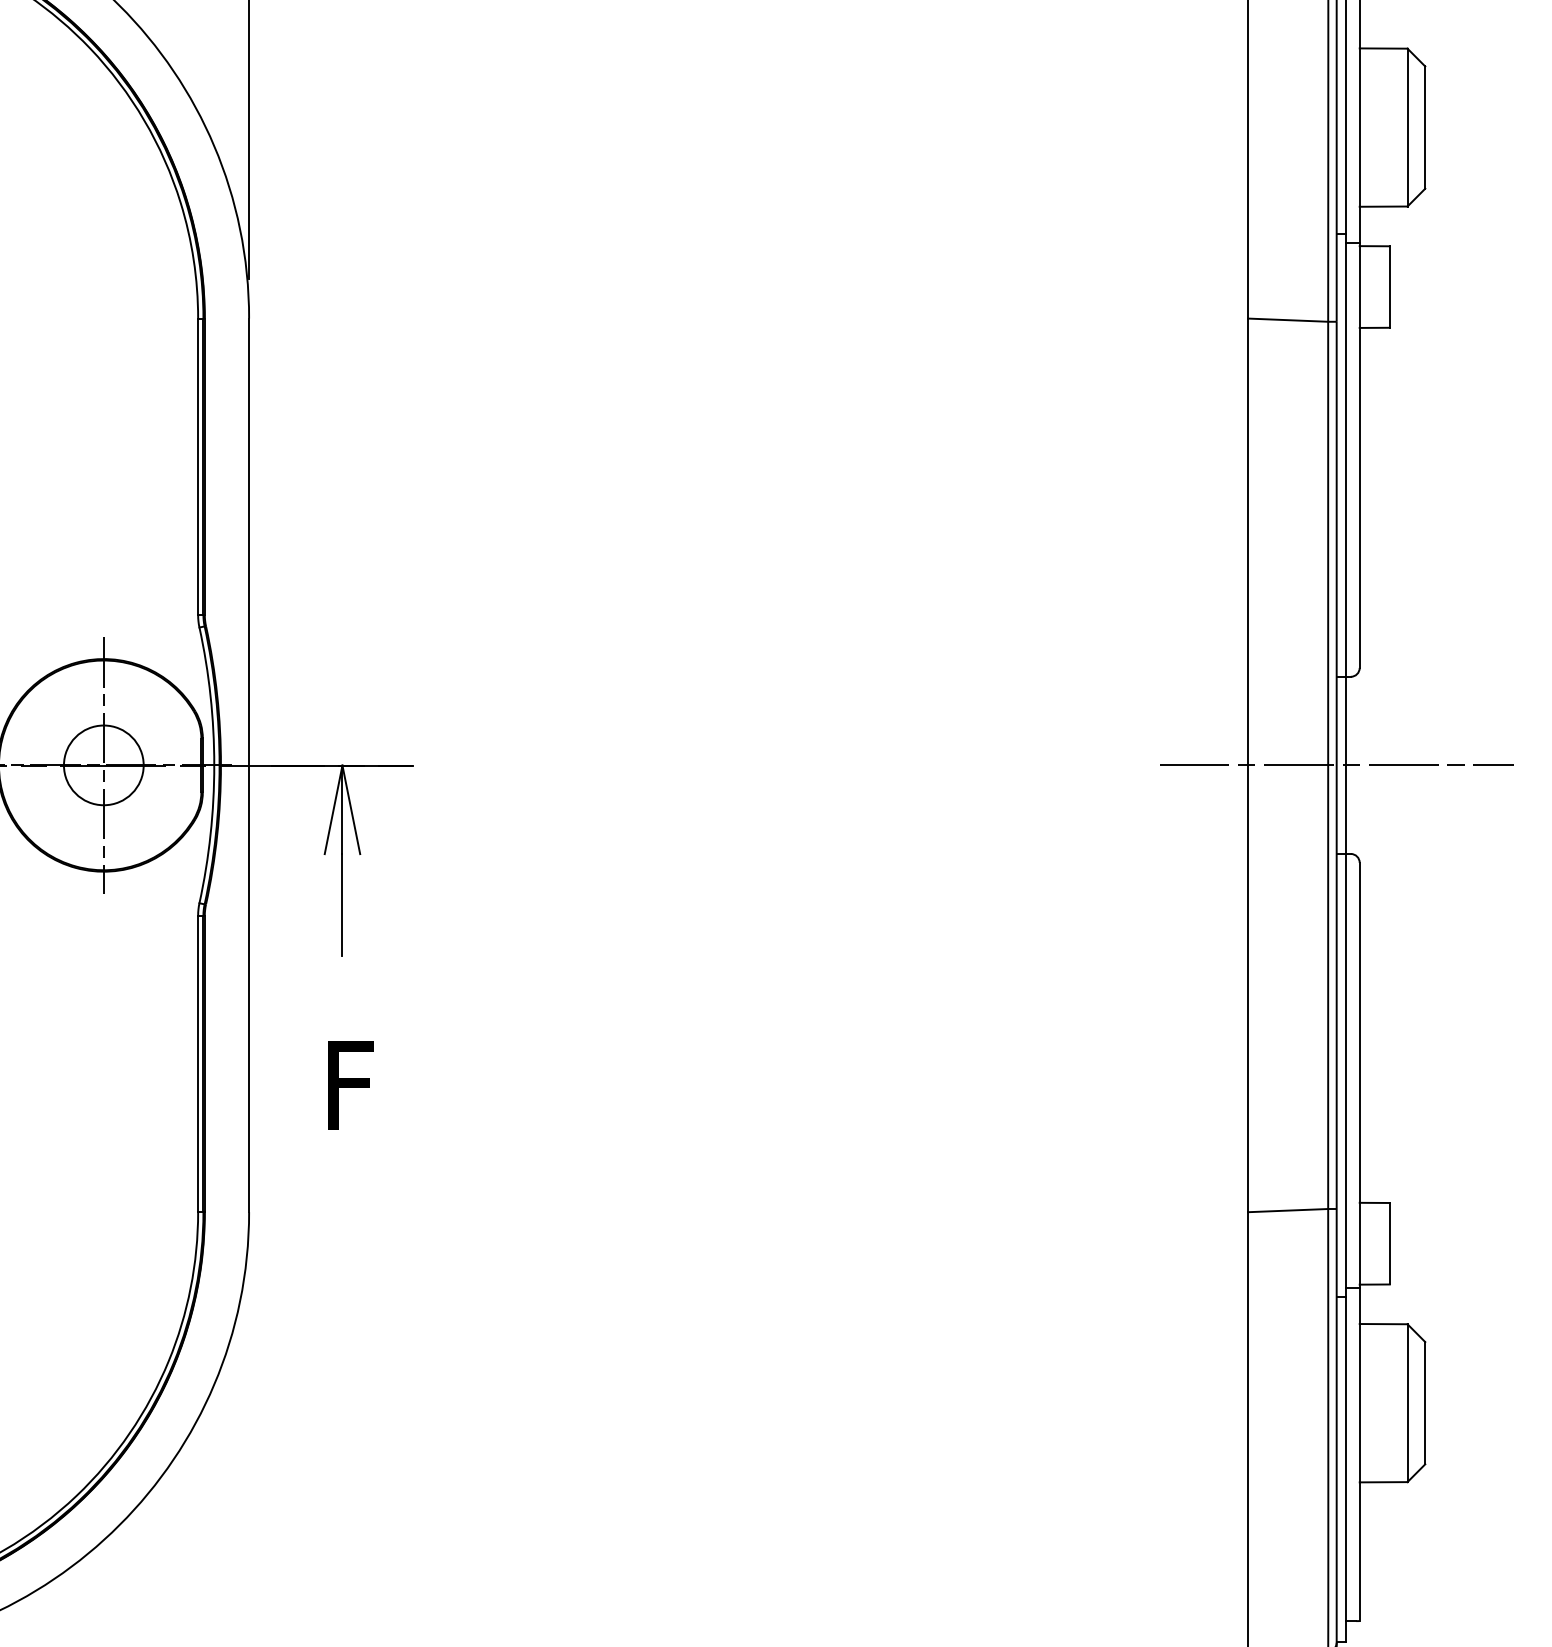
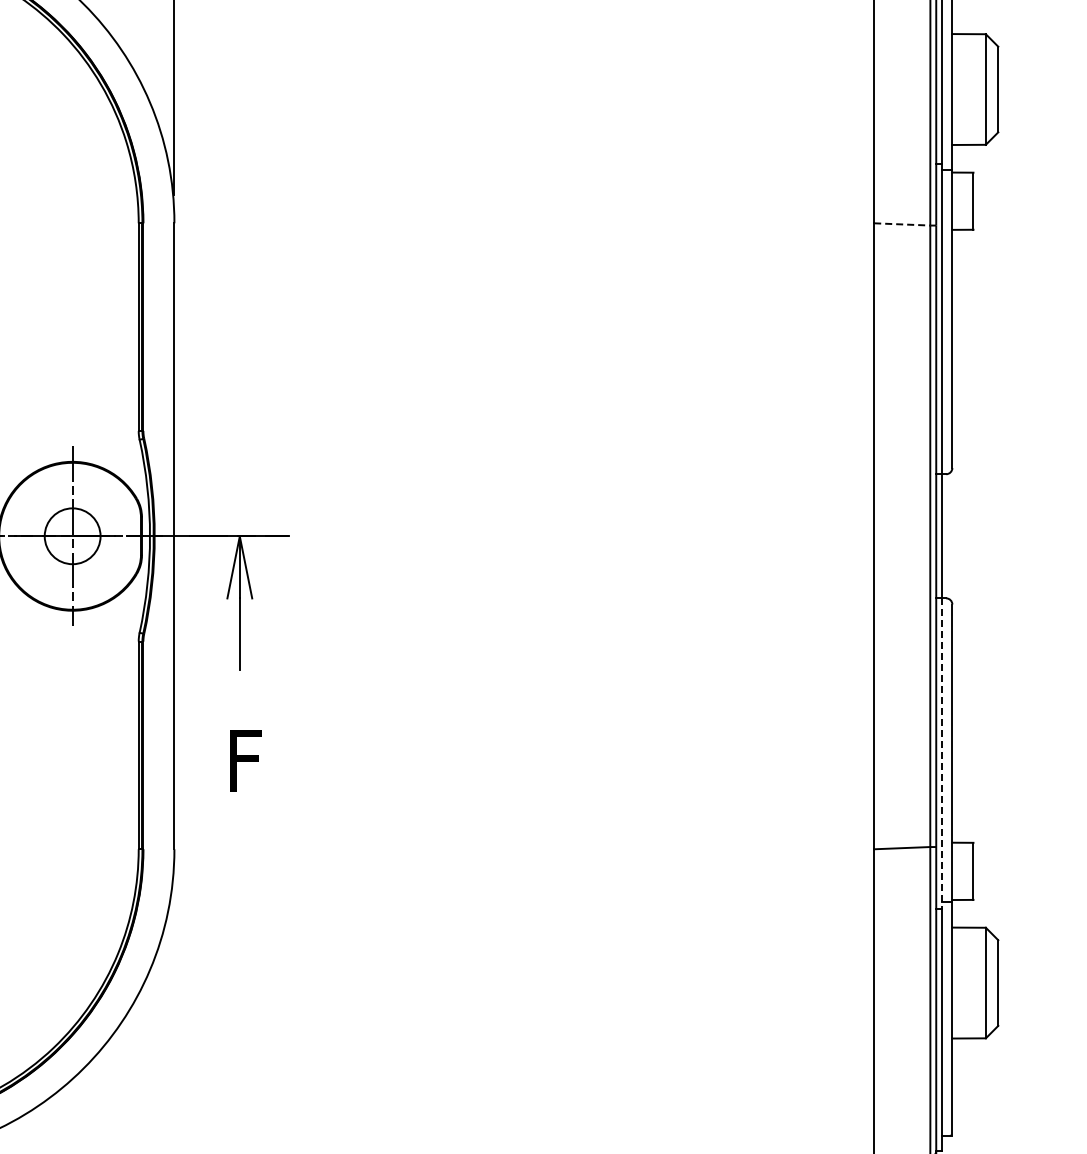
line: (1288, 320) -> (902, 224), solid -> dashed
line: (1337, 765) -> (936, 536), removed
line: (1345, 1075) -> (942, 753), solid -> dashed

